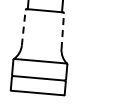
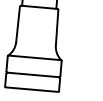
line: (23, 27) -> (17, 24), dashed -> solid
line: (62, 31) -> (56, 28), dashed -> solid

